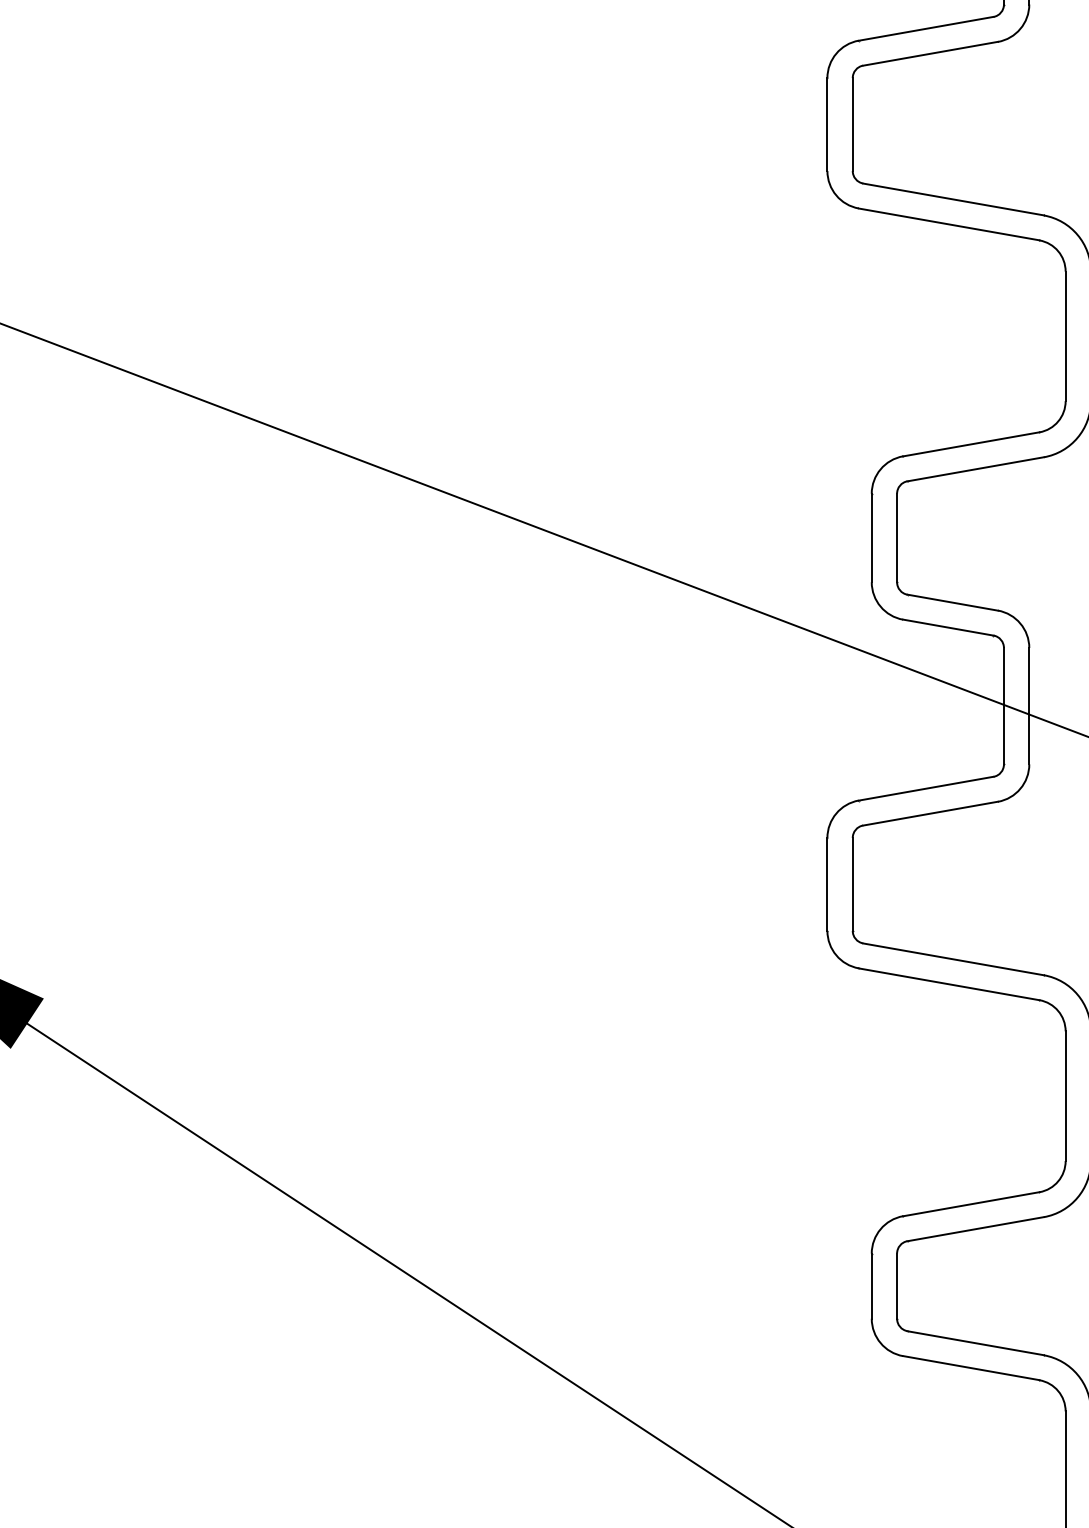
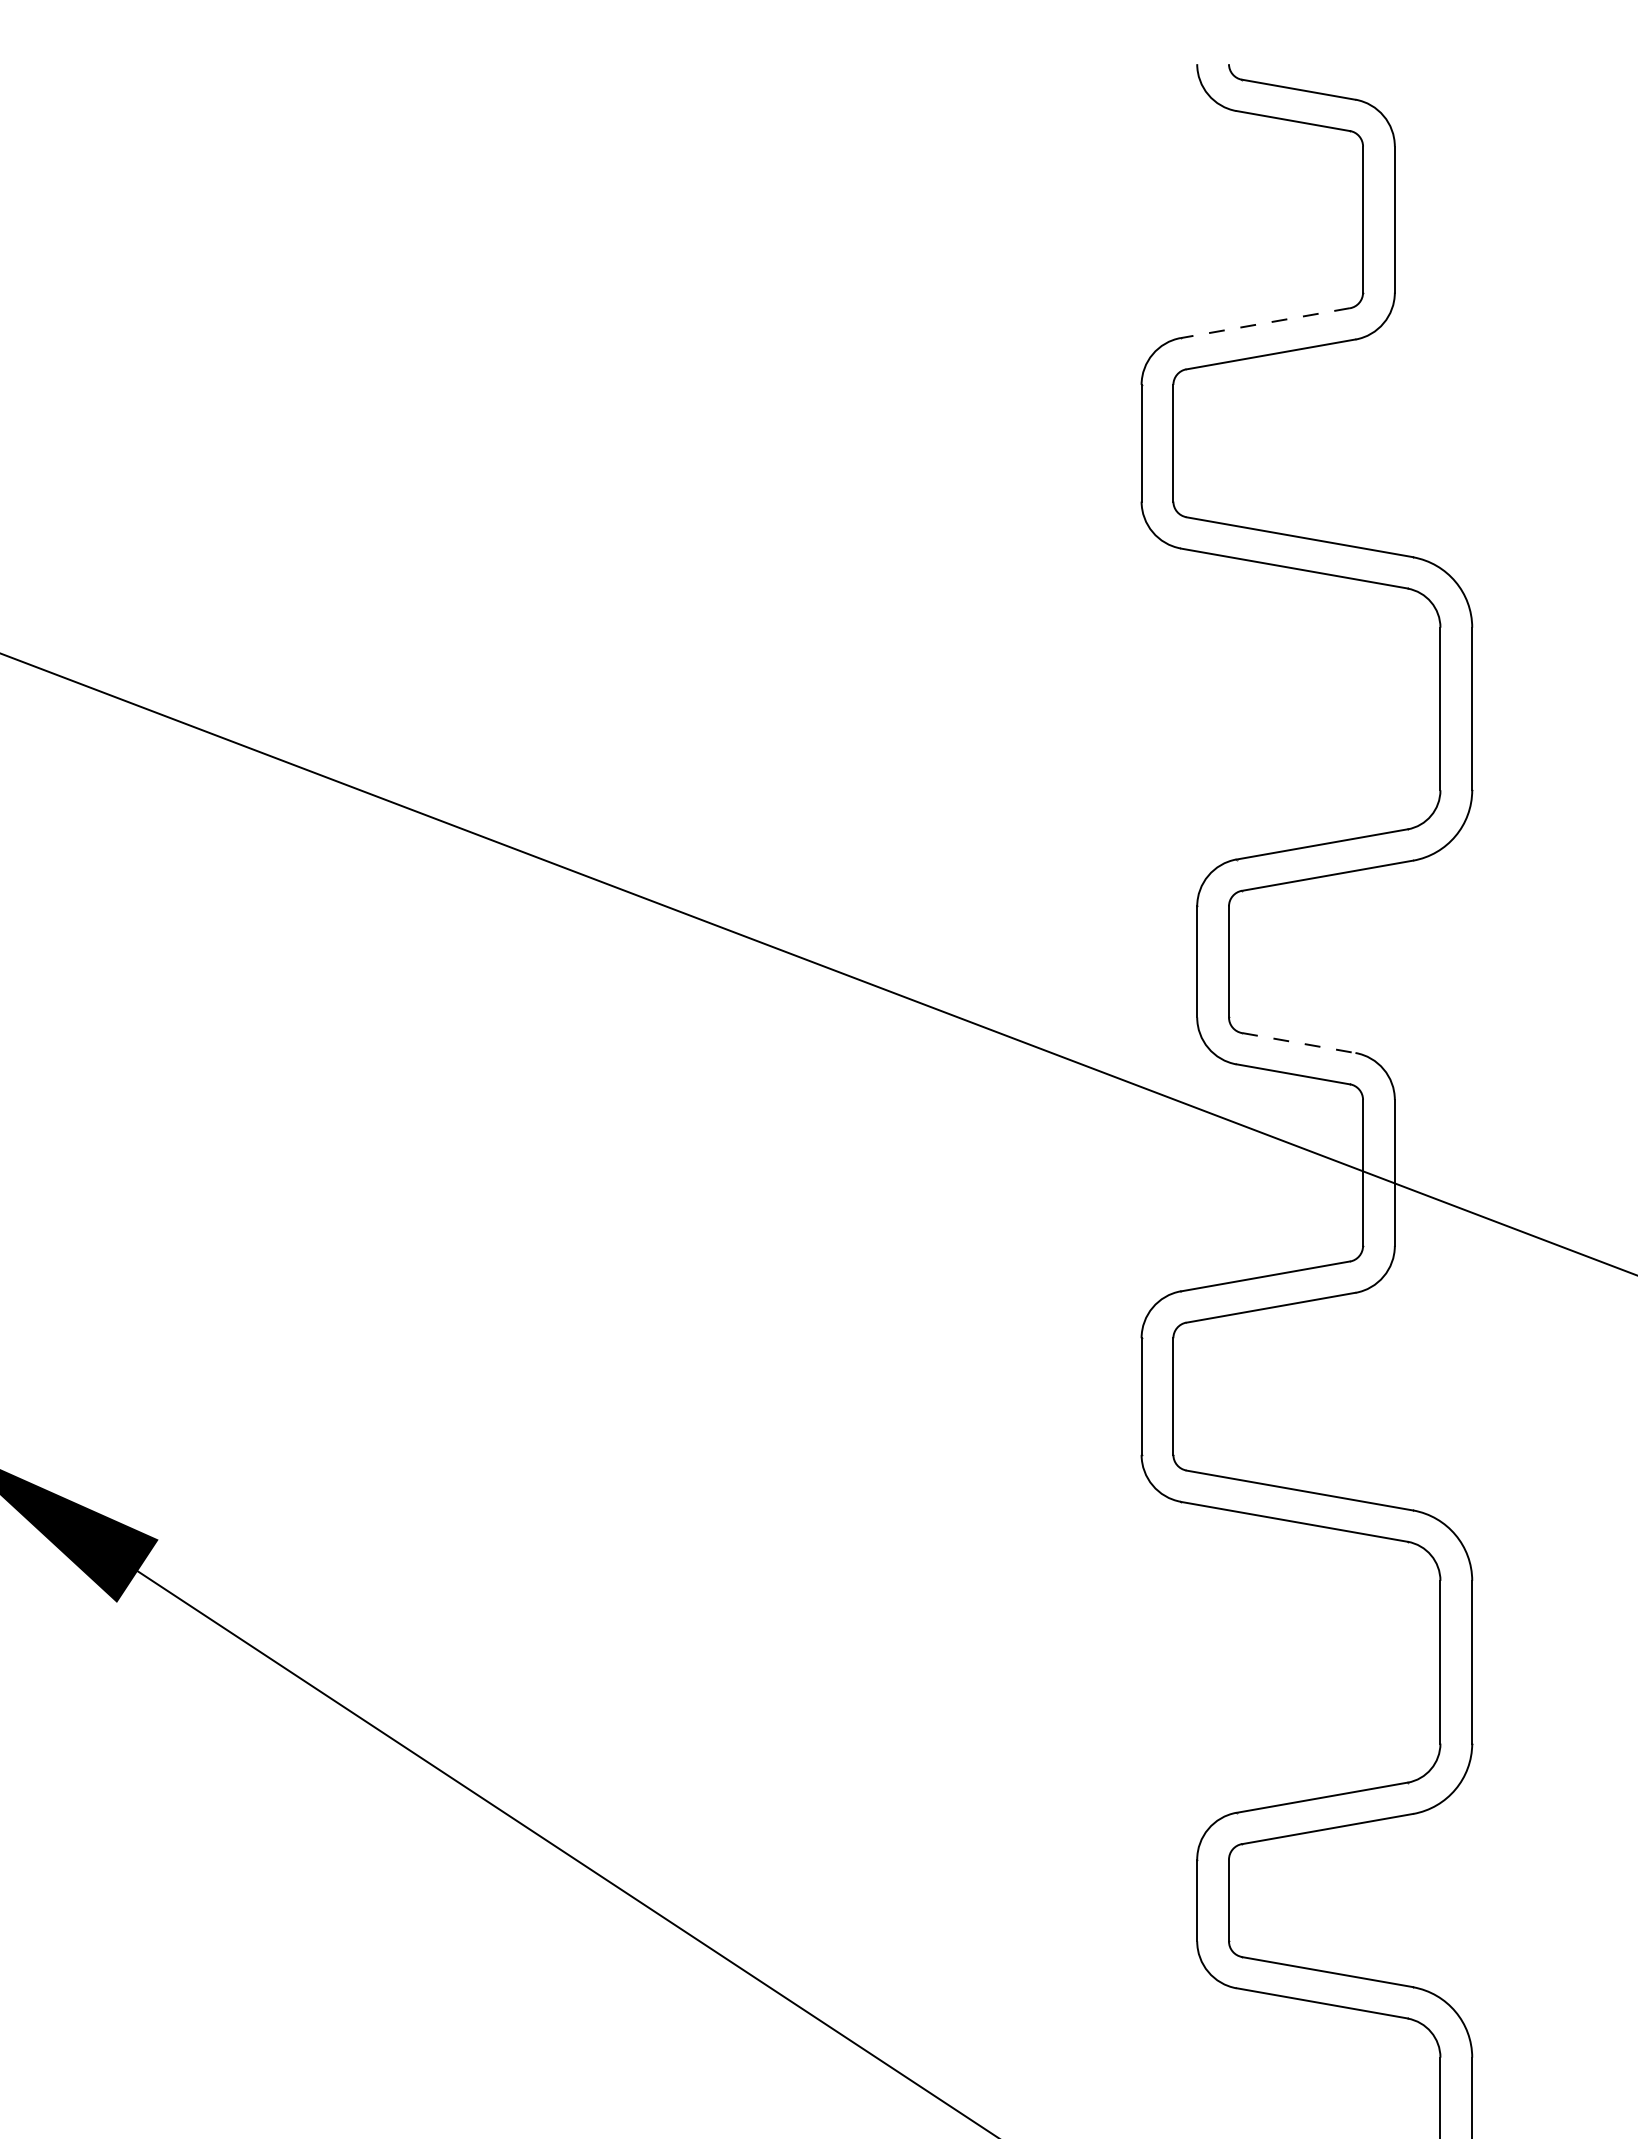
line: (926, 29) -> (1265, 323), solid -> dashed
line: (952, 603) -> (1298, 1043), solid -> dashed

